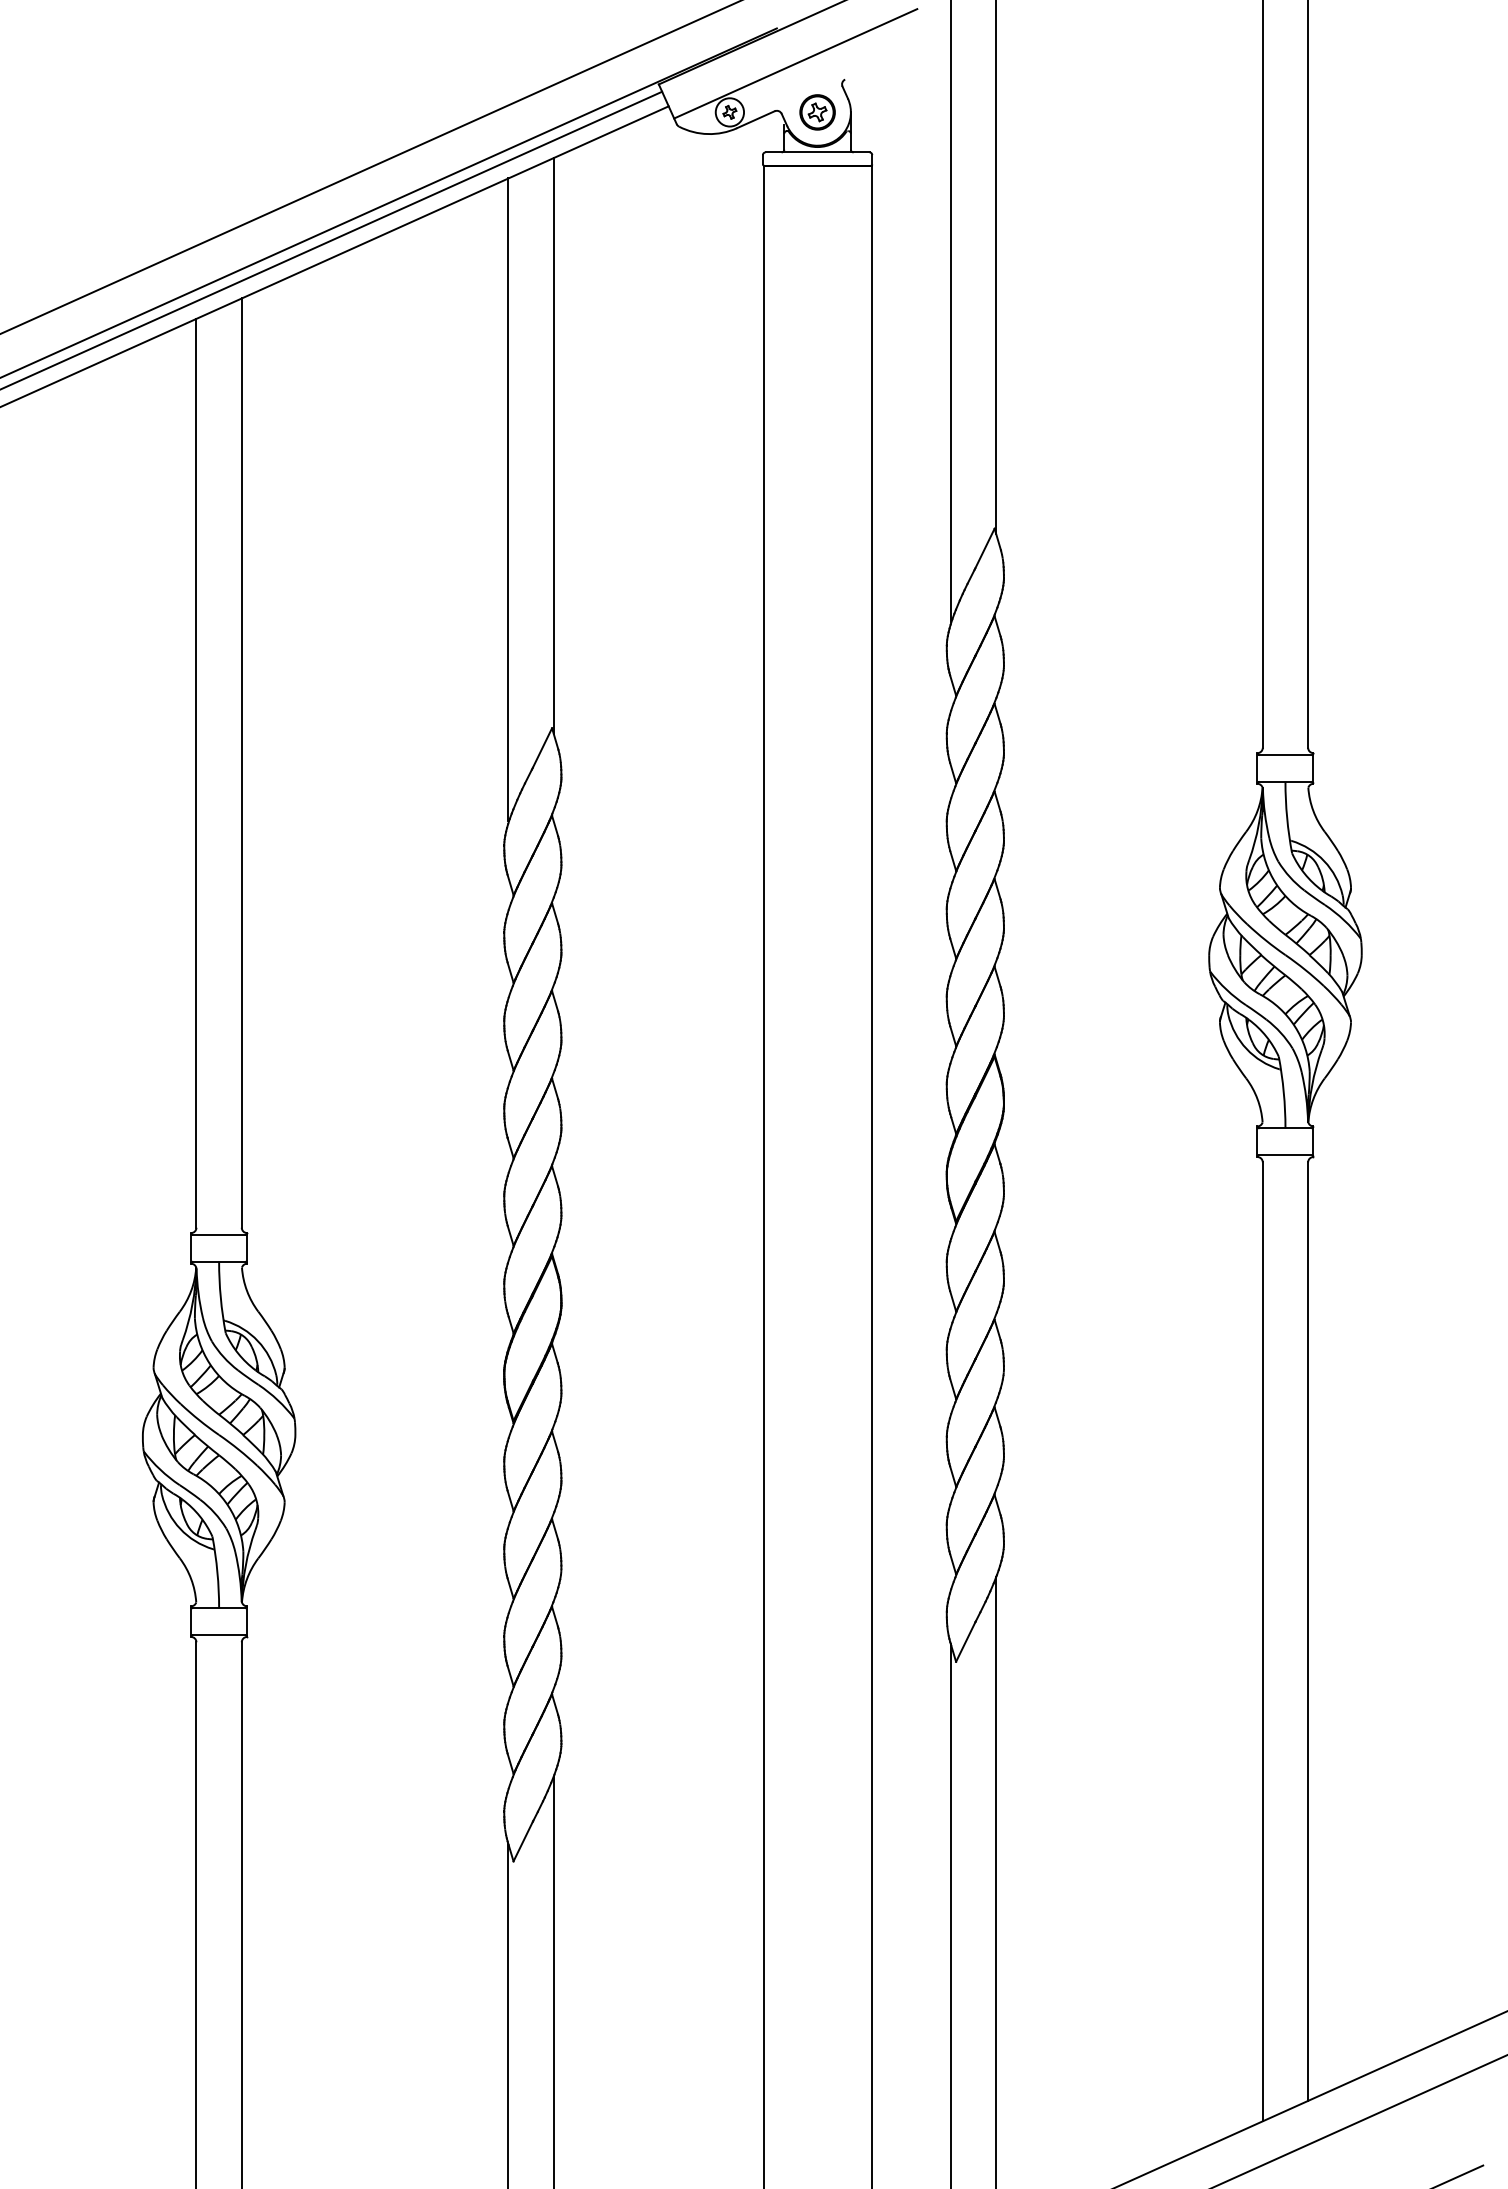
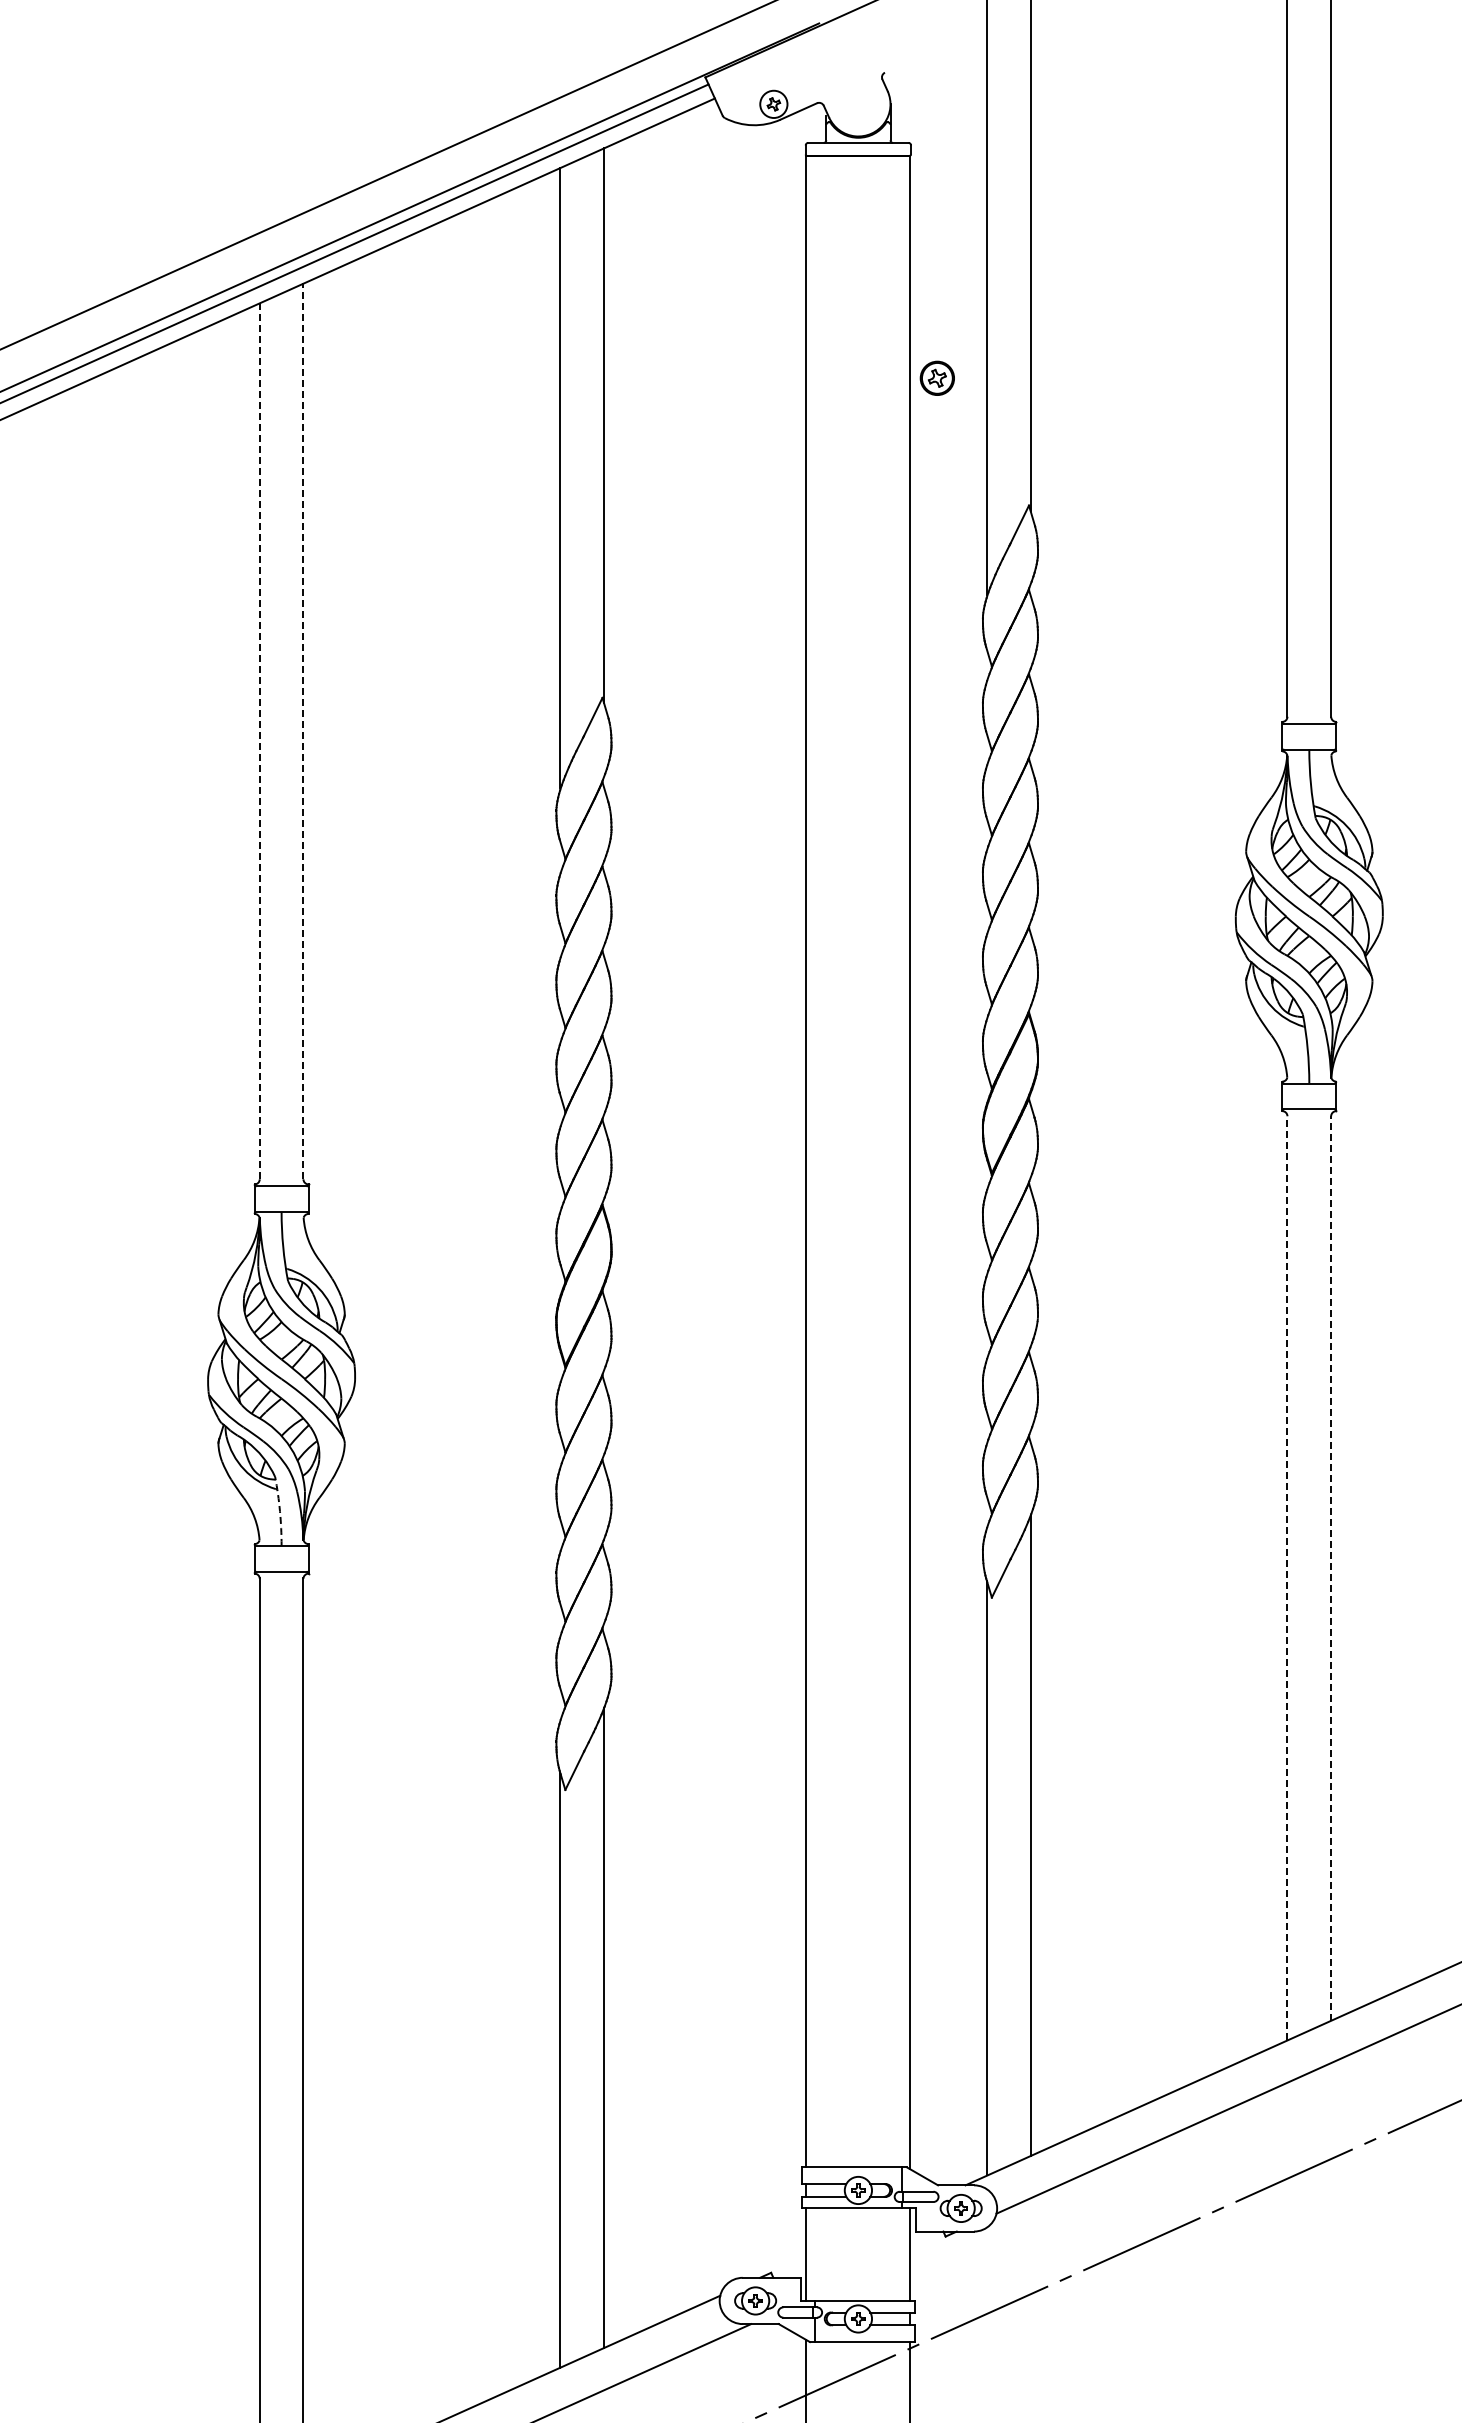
line: (795, 63) -> (837, 57), removed
part: (816, 111) -> (936, 377), moved
line: (241, 763) -> (303, 731), solid -> dashed
line: (196, 772) -> (259, 740), solid -> dashed
arc: (217, 1572) -> (280, 1511), solid -> dashed
line: (1308, 1630) -> (1331, 1567), solid -> dashed
line: (1262, 1640) -> (1287, 1577), solid -> dashed

